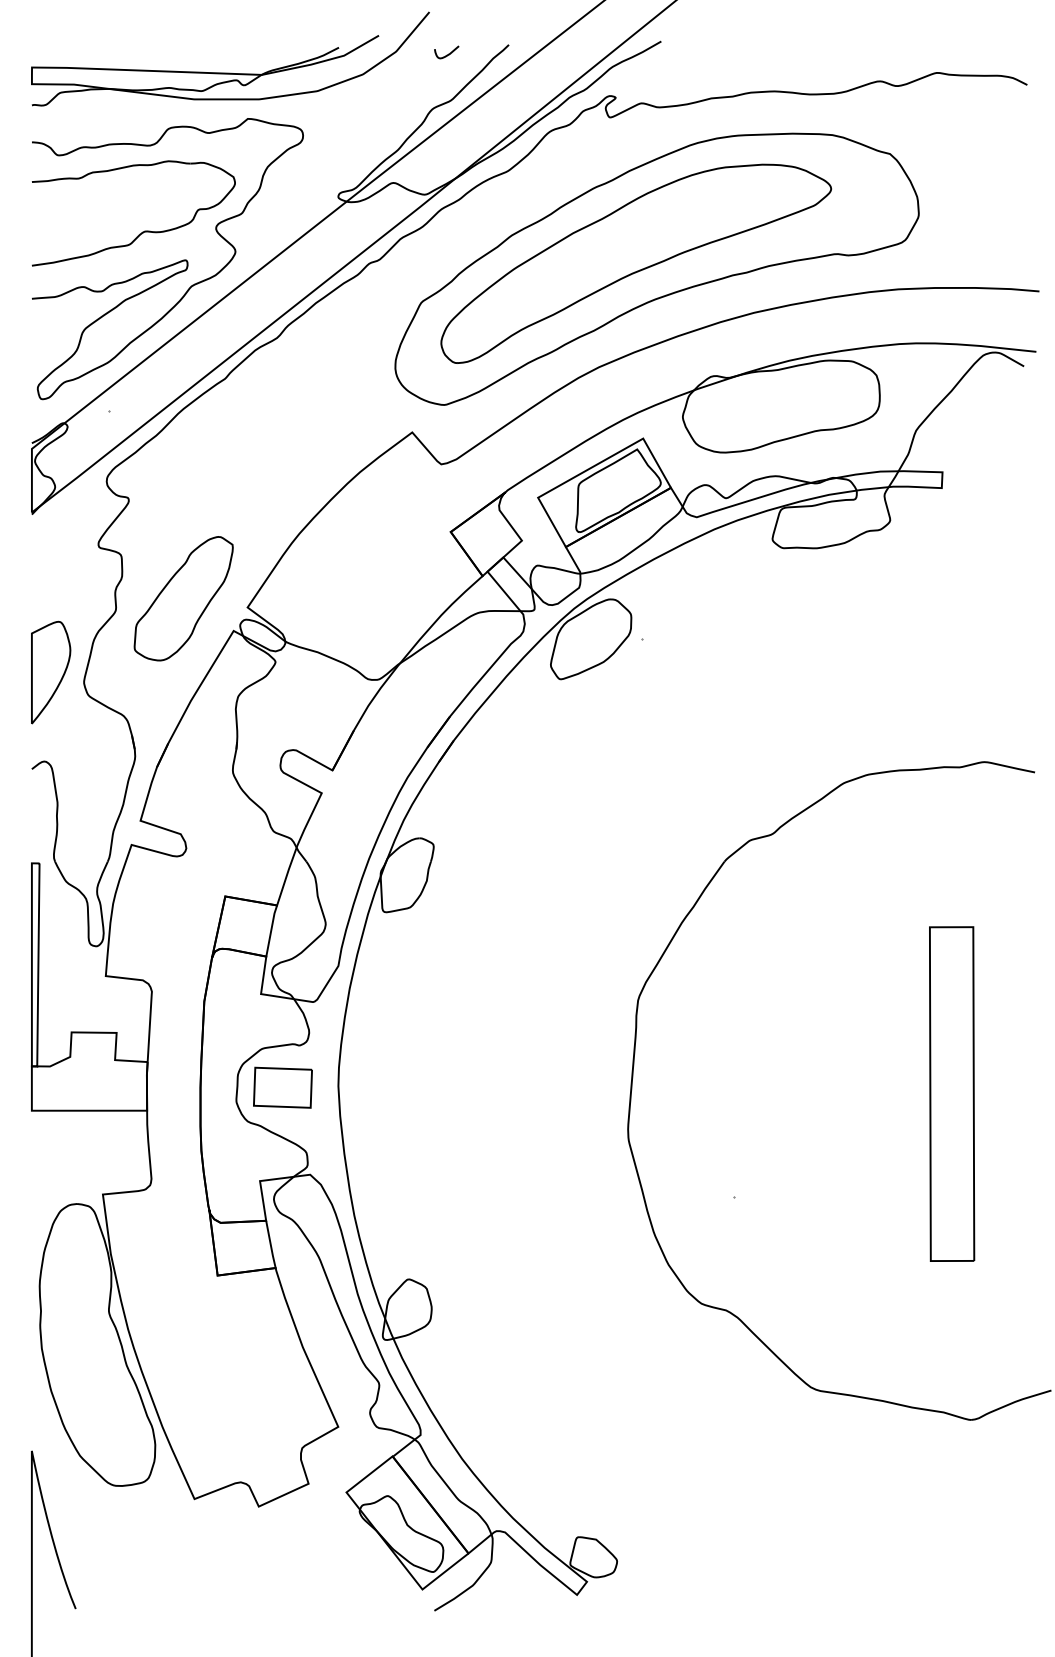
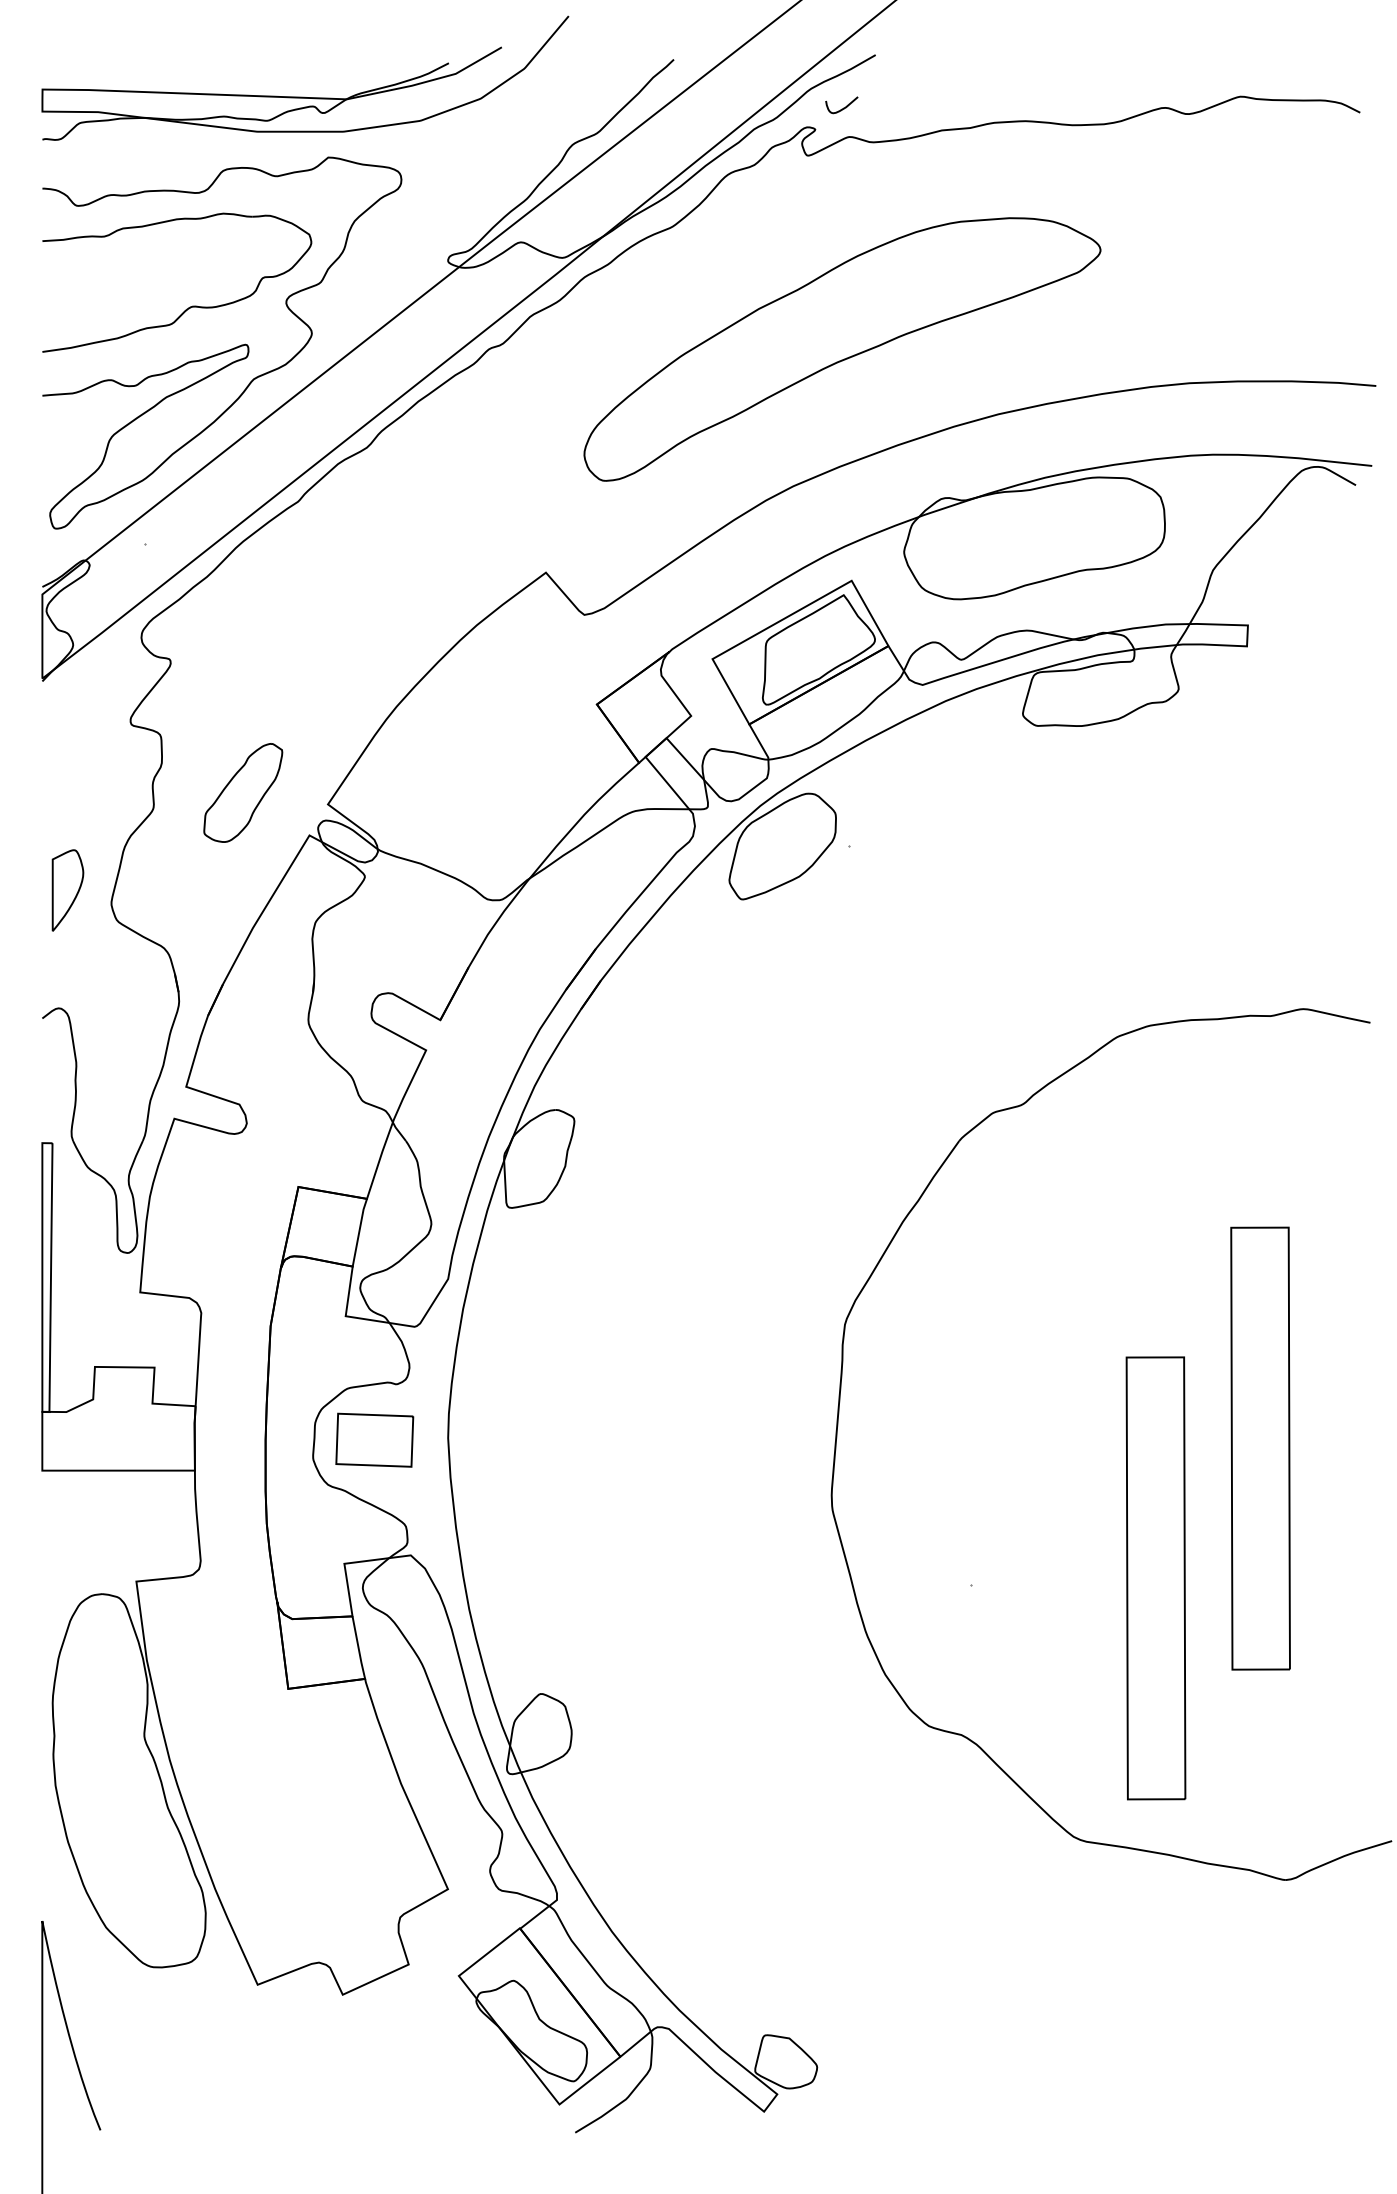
curve: (446, 54) -> (841, 108), moved
part: (656, 268) -> (869, 355), removed
part: (183, 598) -> (243, 792), size x0.6
part: (51, 672) -> (68, 890), size x0.6
part: (873, 1191) -> (1156, 1577), added

